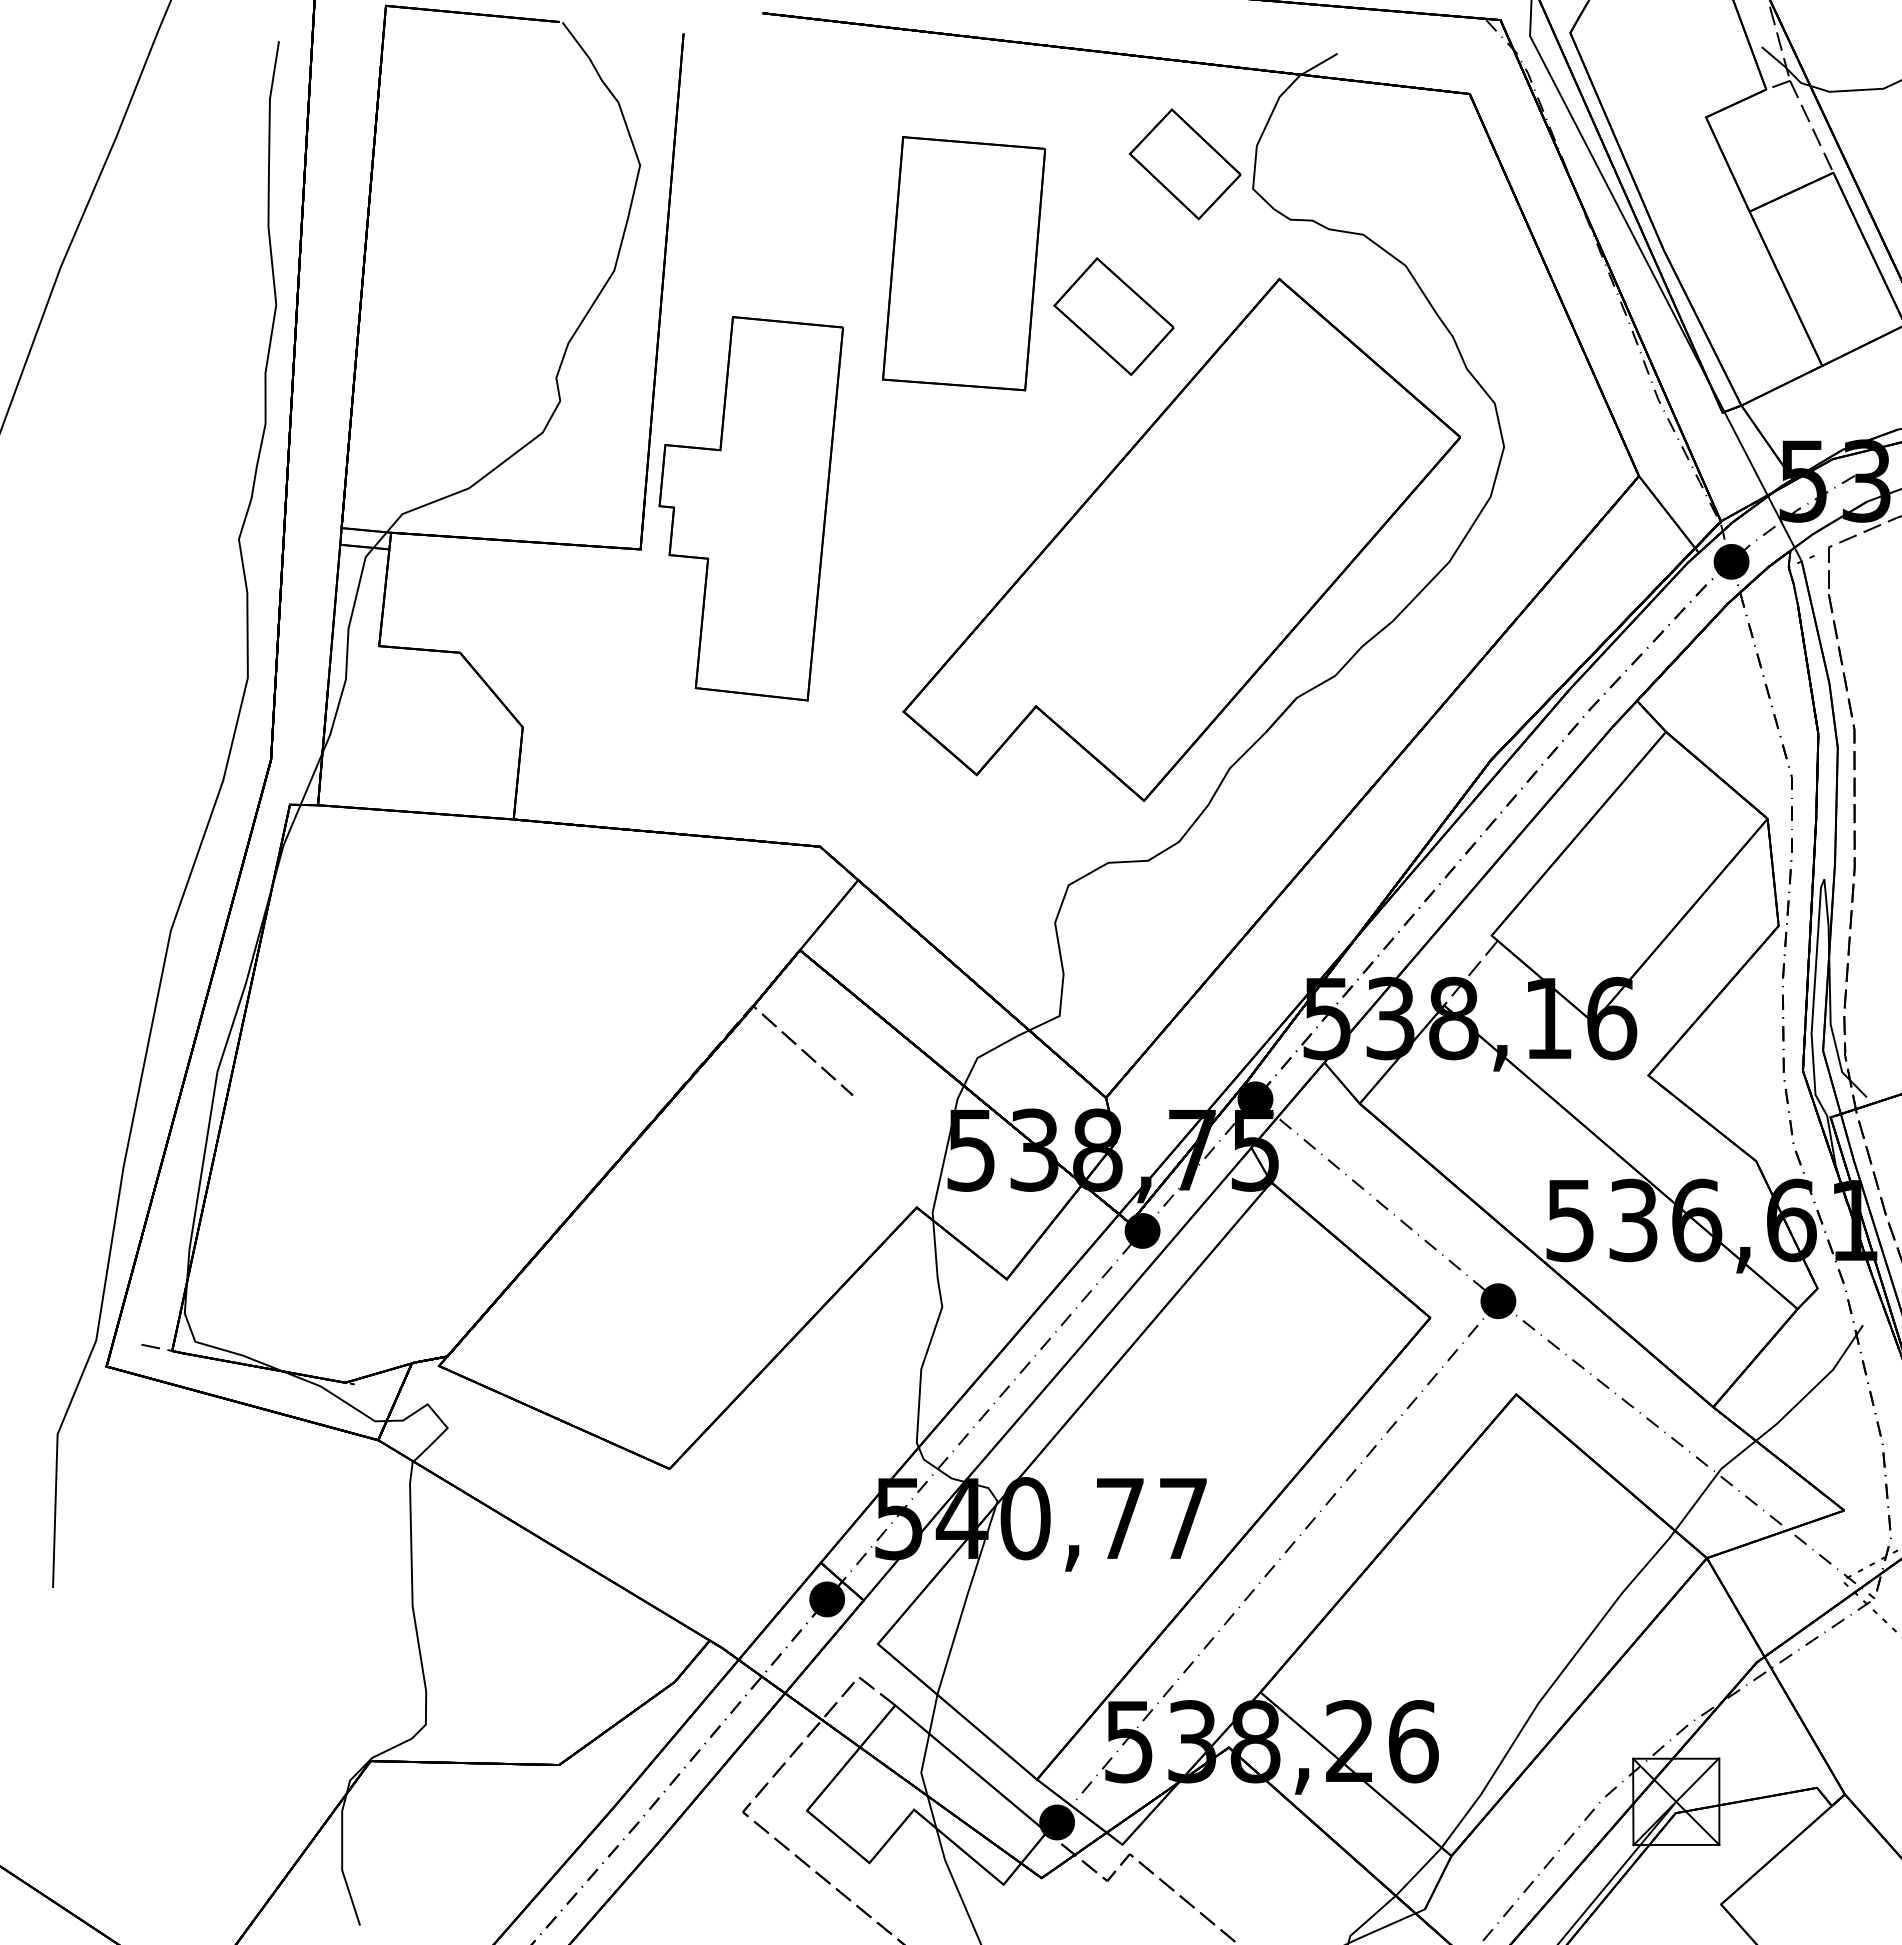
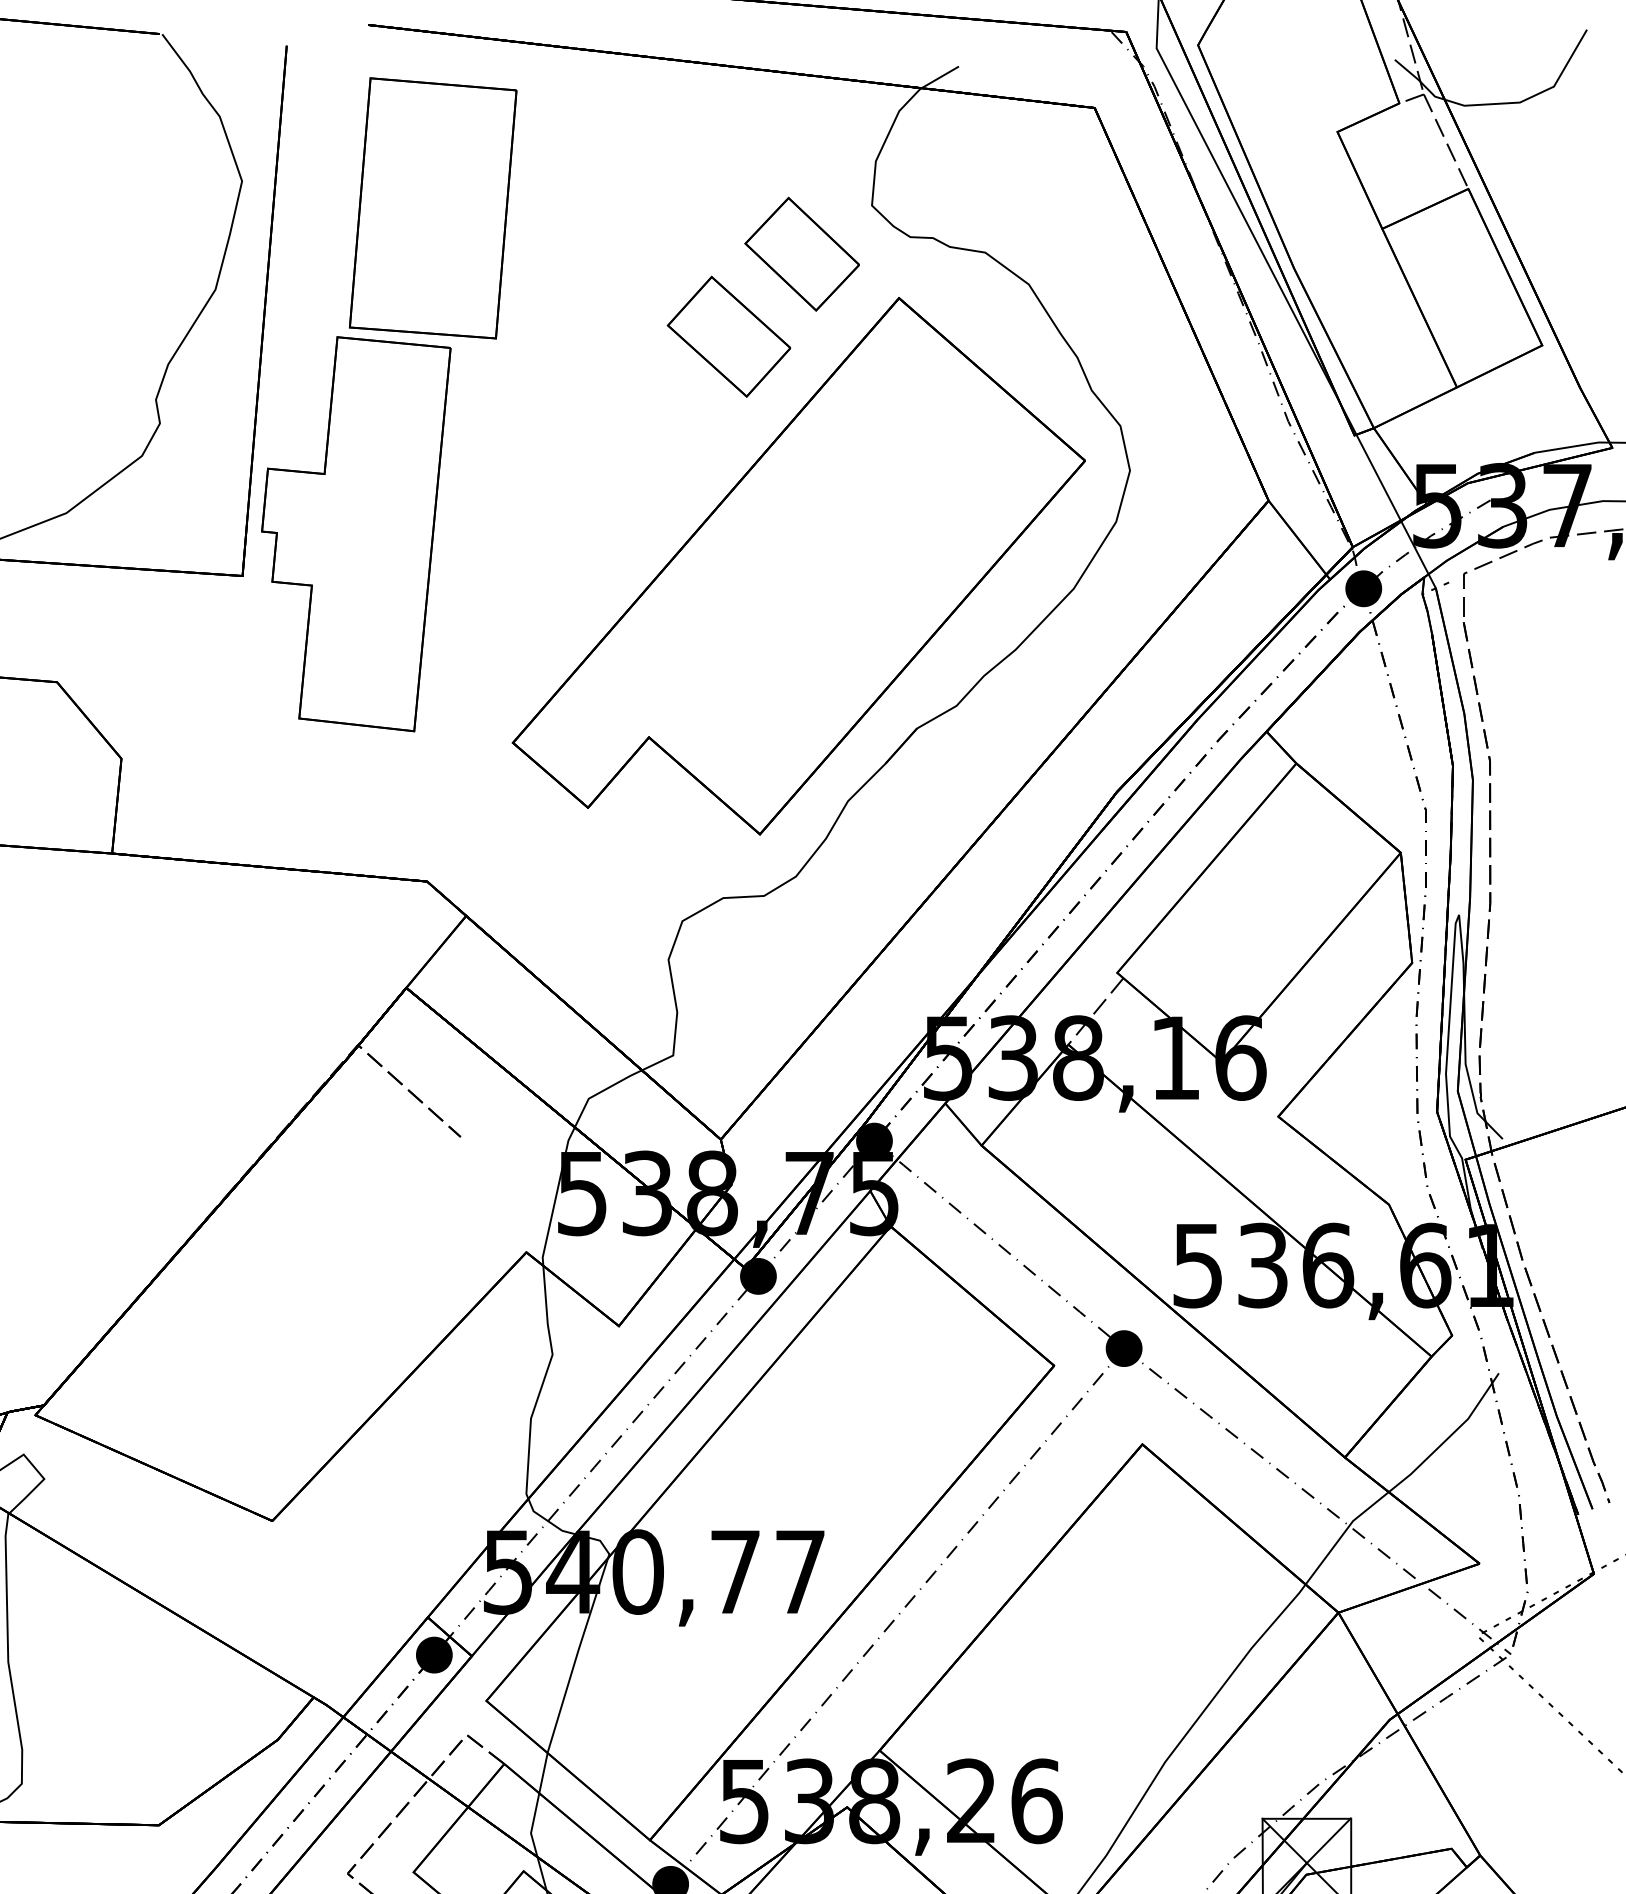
part: (1184, 164) -> (801, 254), moved
part: (964, 263) -> (433, 208), moved

